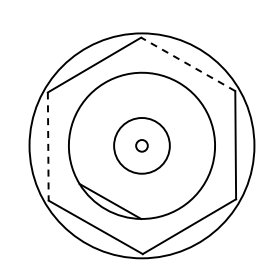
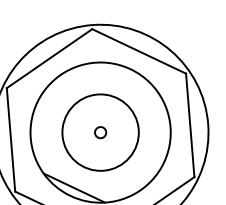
line: (187, 64) -> (138, 51), dashed -> solid
circle: (141, 145) -> (100, 132), size x1.43
line: (48, 147) -> (11, 140), dashed -> solid

